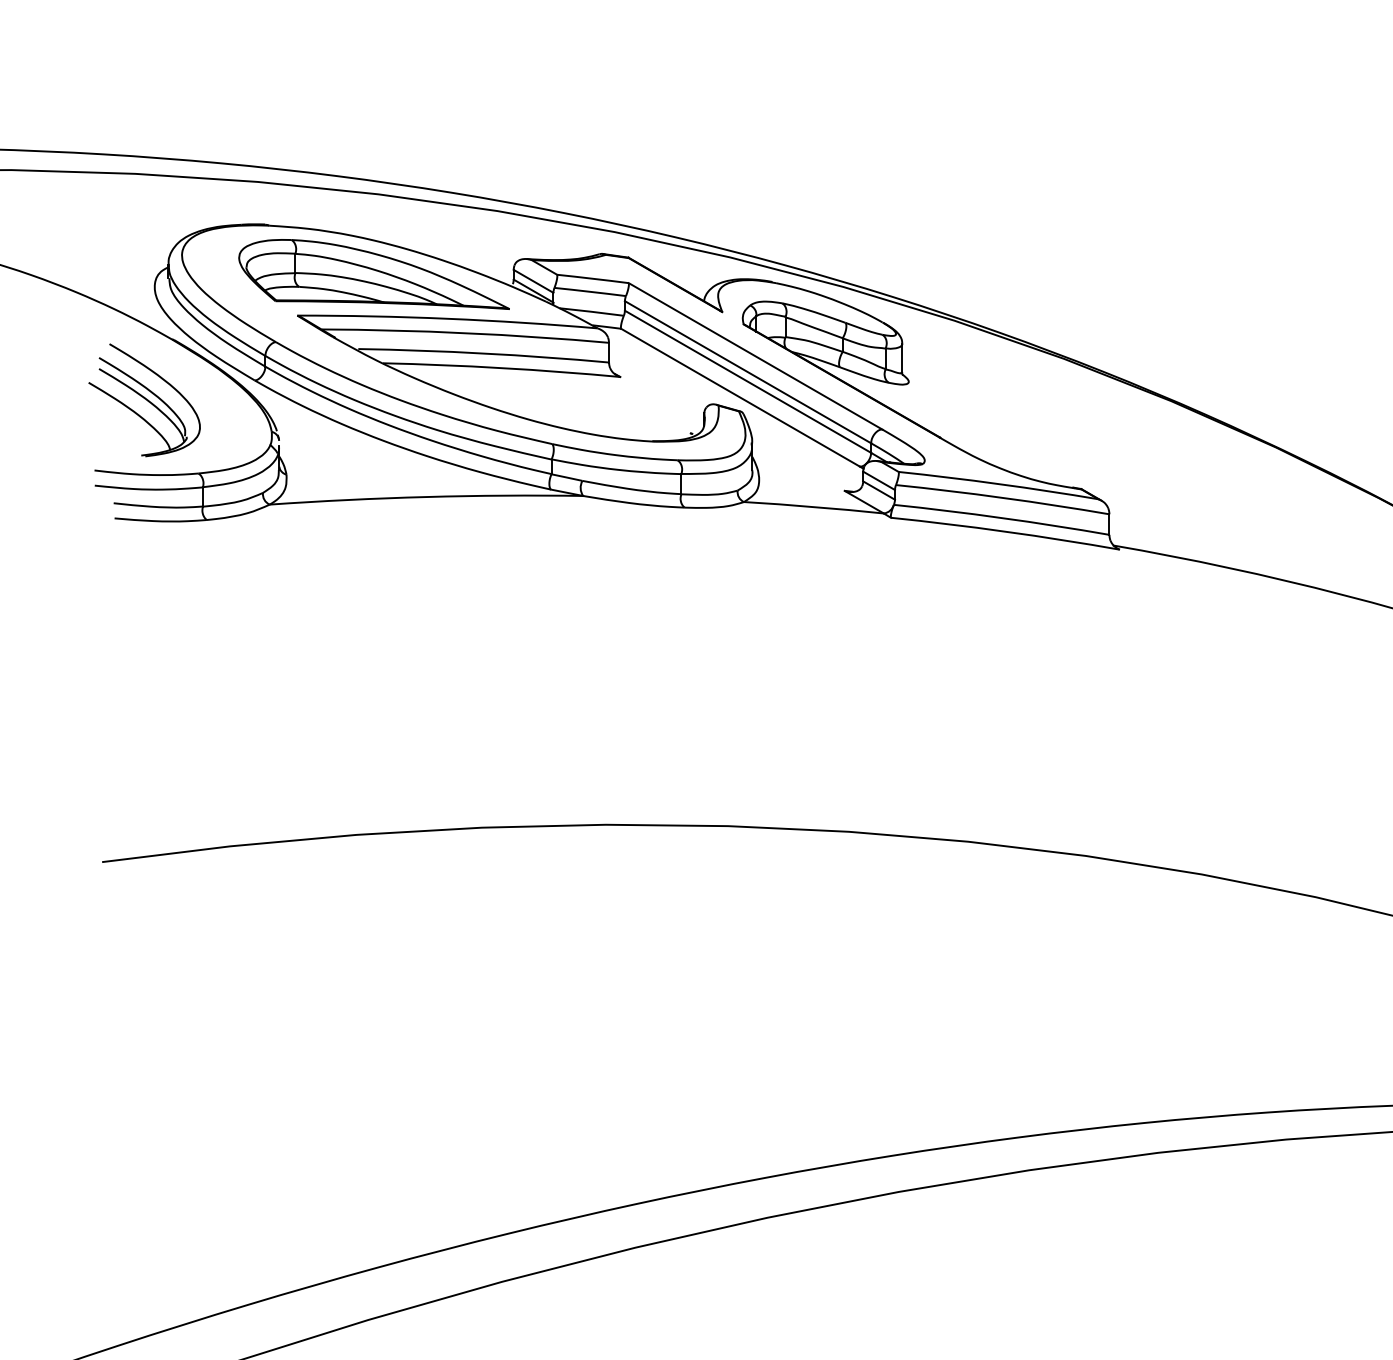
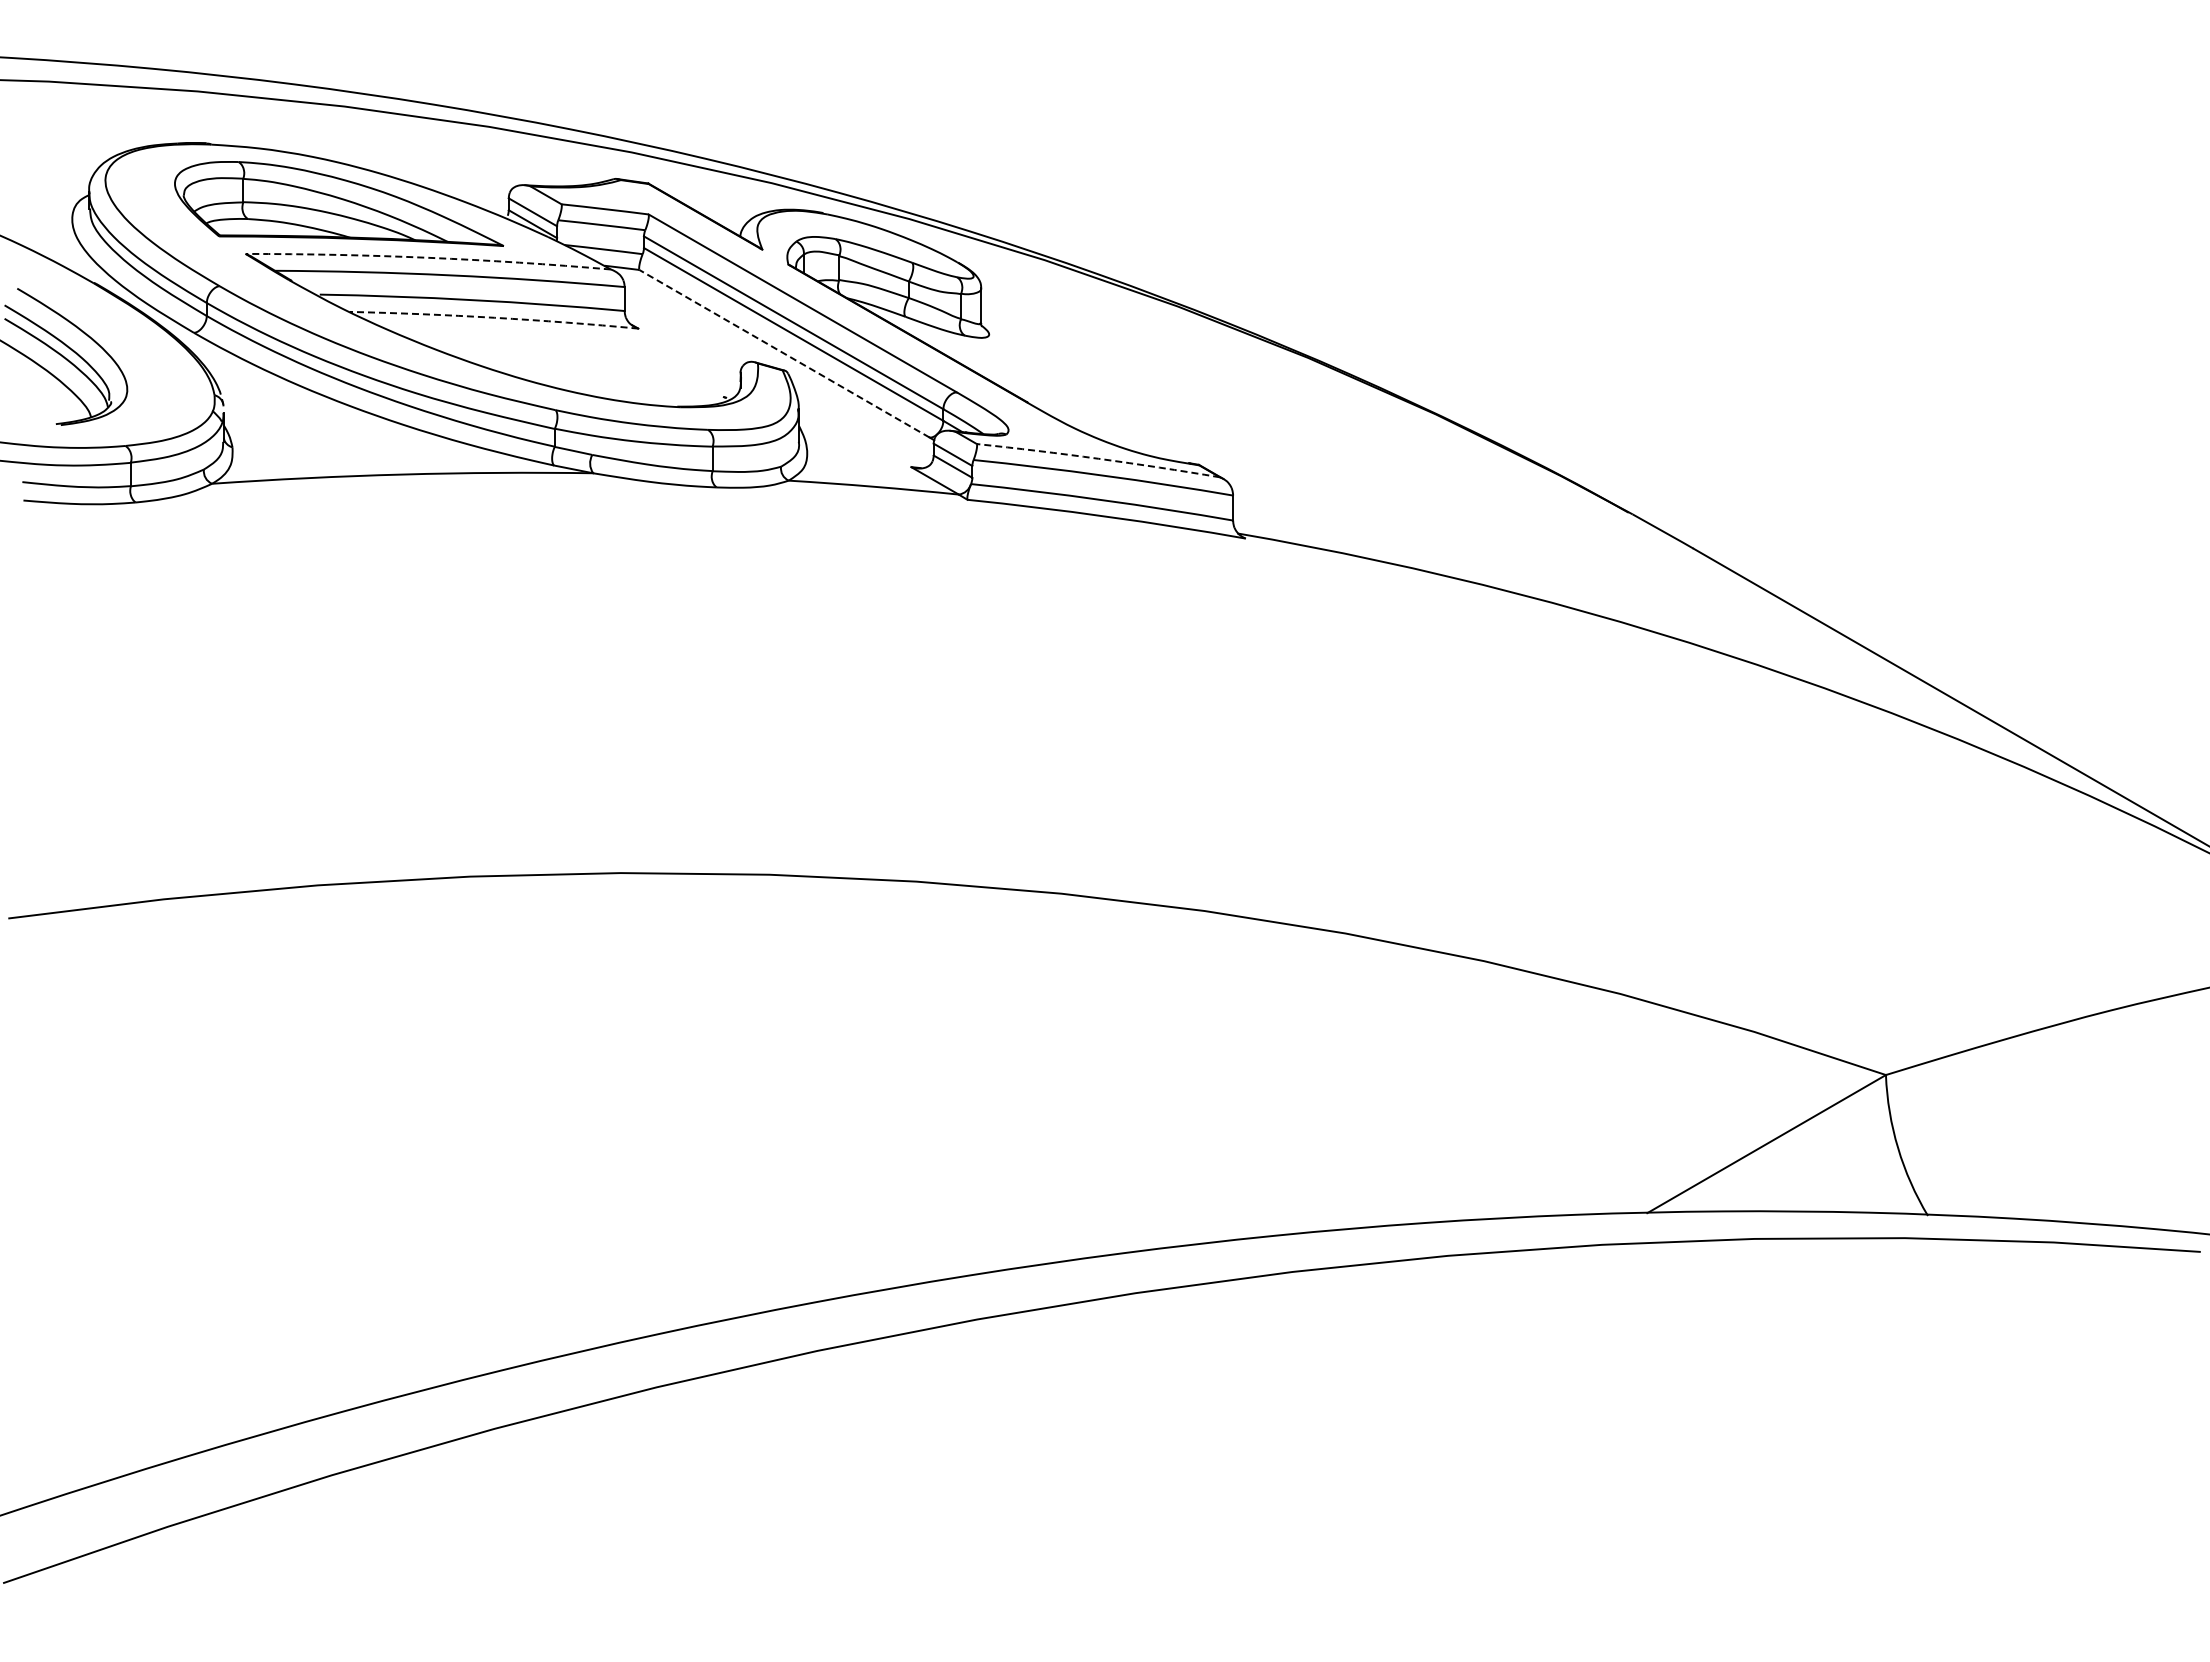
arc: (447, 318) -> (428, 257), solid -> dashed
arc: (501, 367) -> (494, 317), solid -> dashed
line: (740, 397) -> (784, 353), solid -> dashed
arc: (998, 483) -> (1098, 458), solid -> dashed

